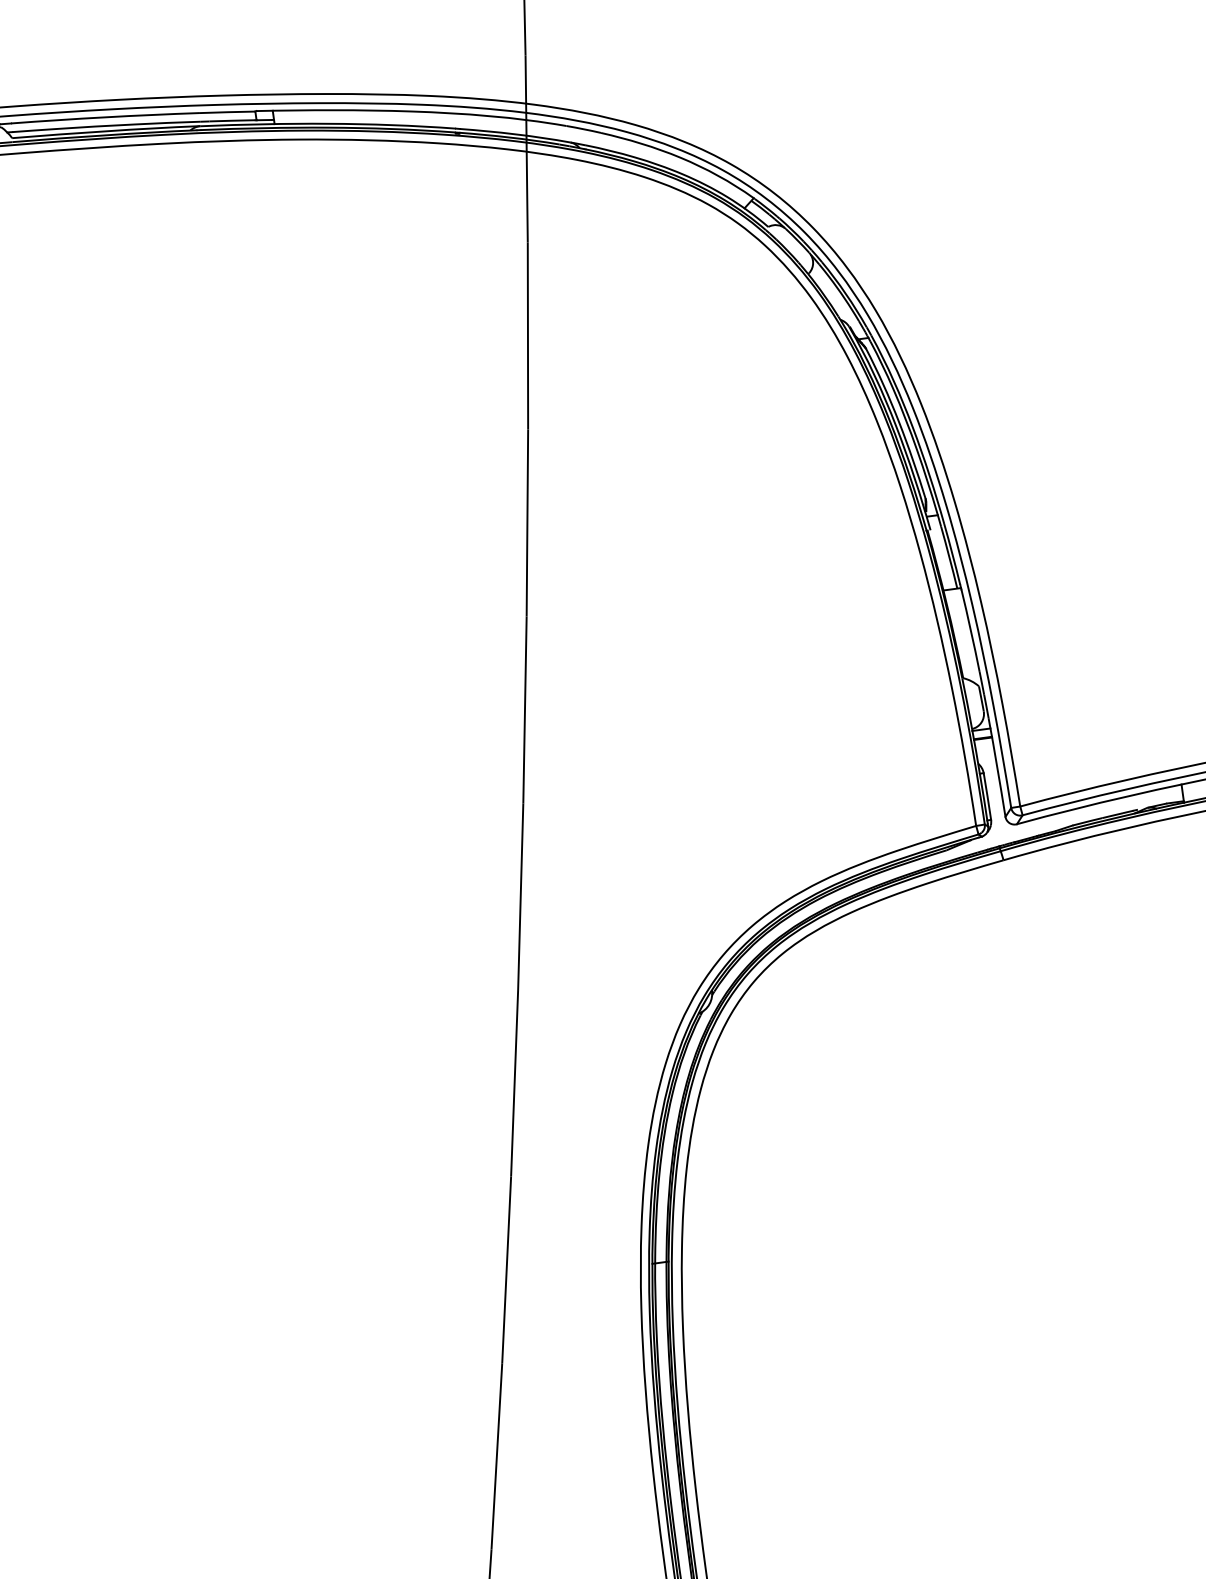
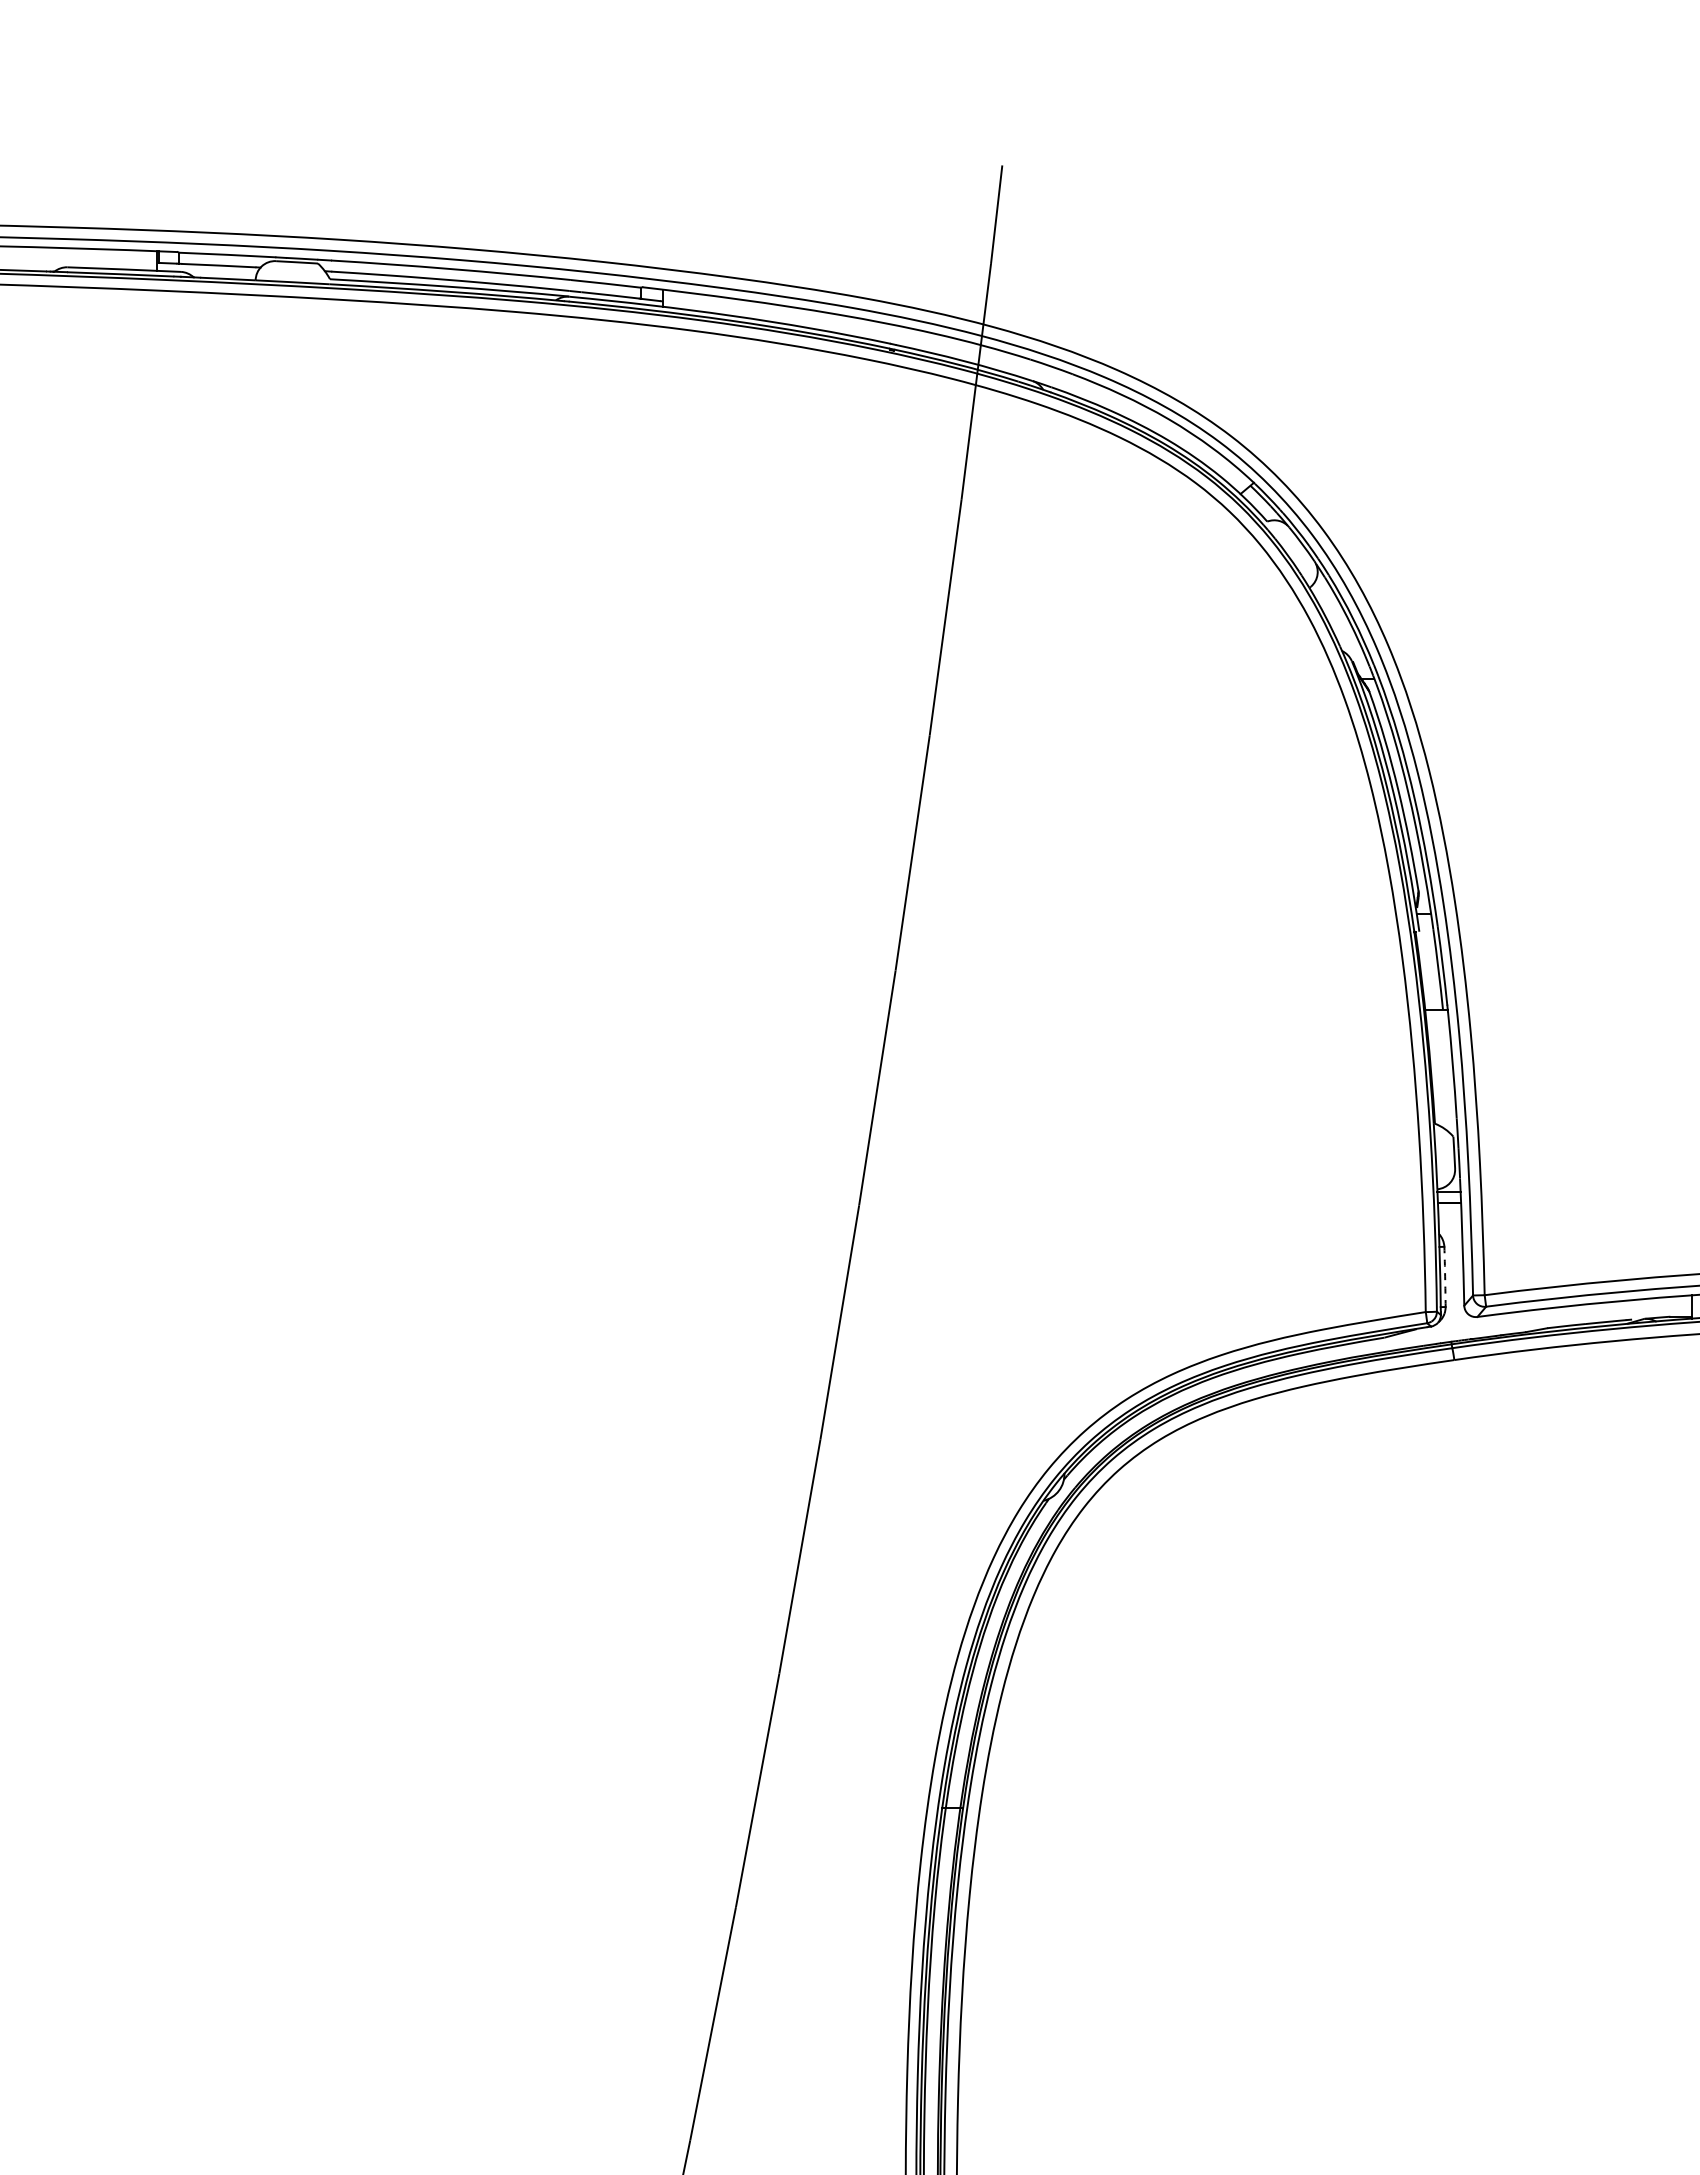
arc: (987, 796) -> (1445, 1276), solid -> dashed

